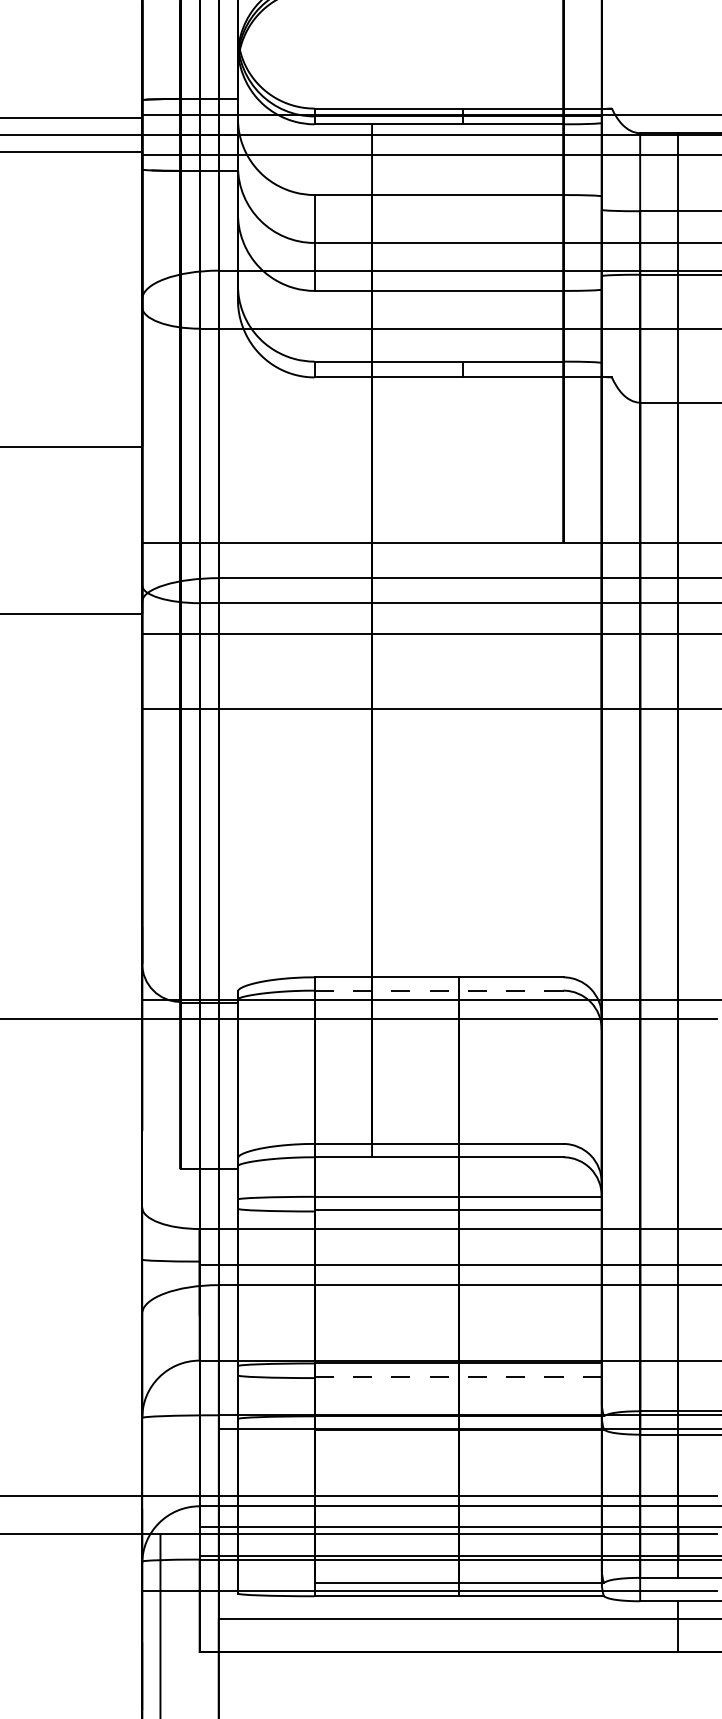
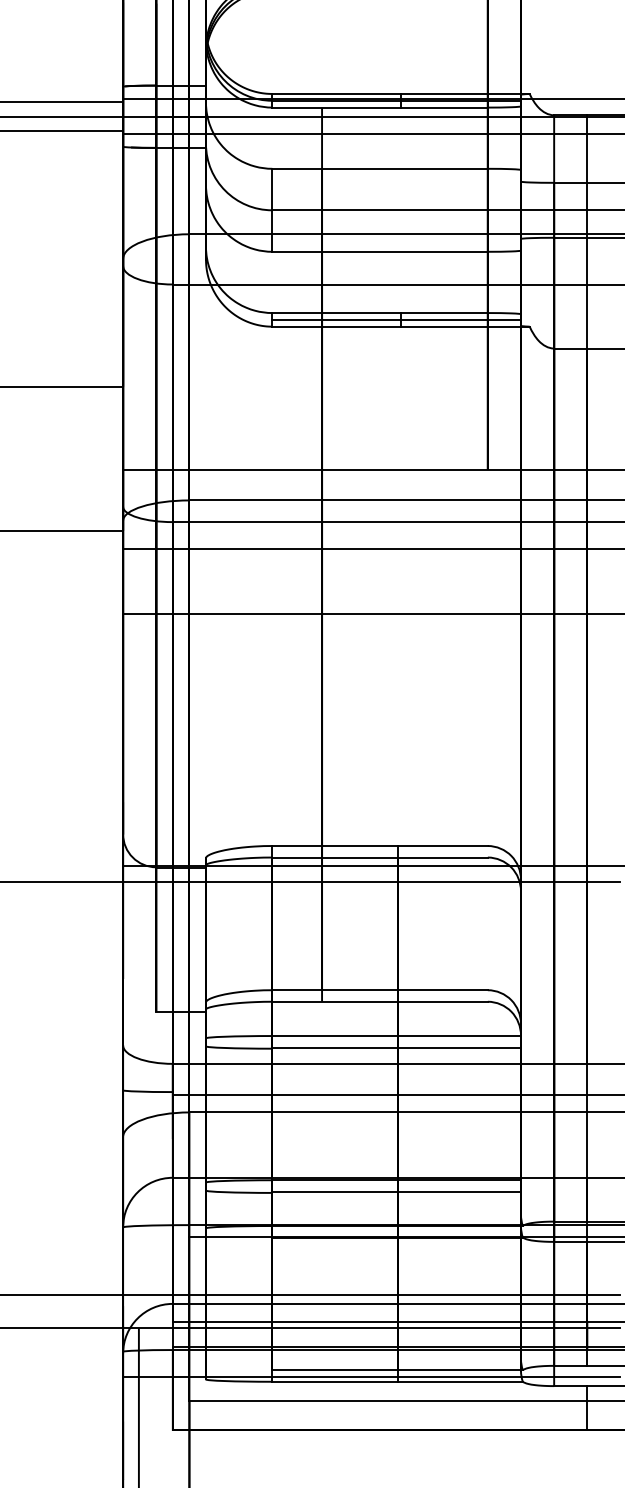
line: (458, 369) -> (396, 319), added
line: (439, 990) -> (380, 857), dashed -> solid
line: (459, 1376) -> (397, 1191), dashed -> solid

